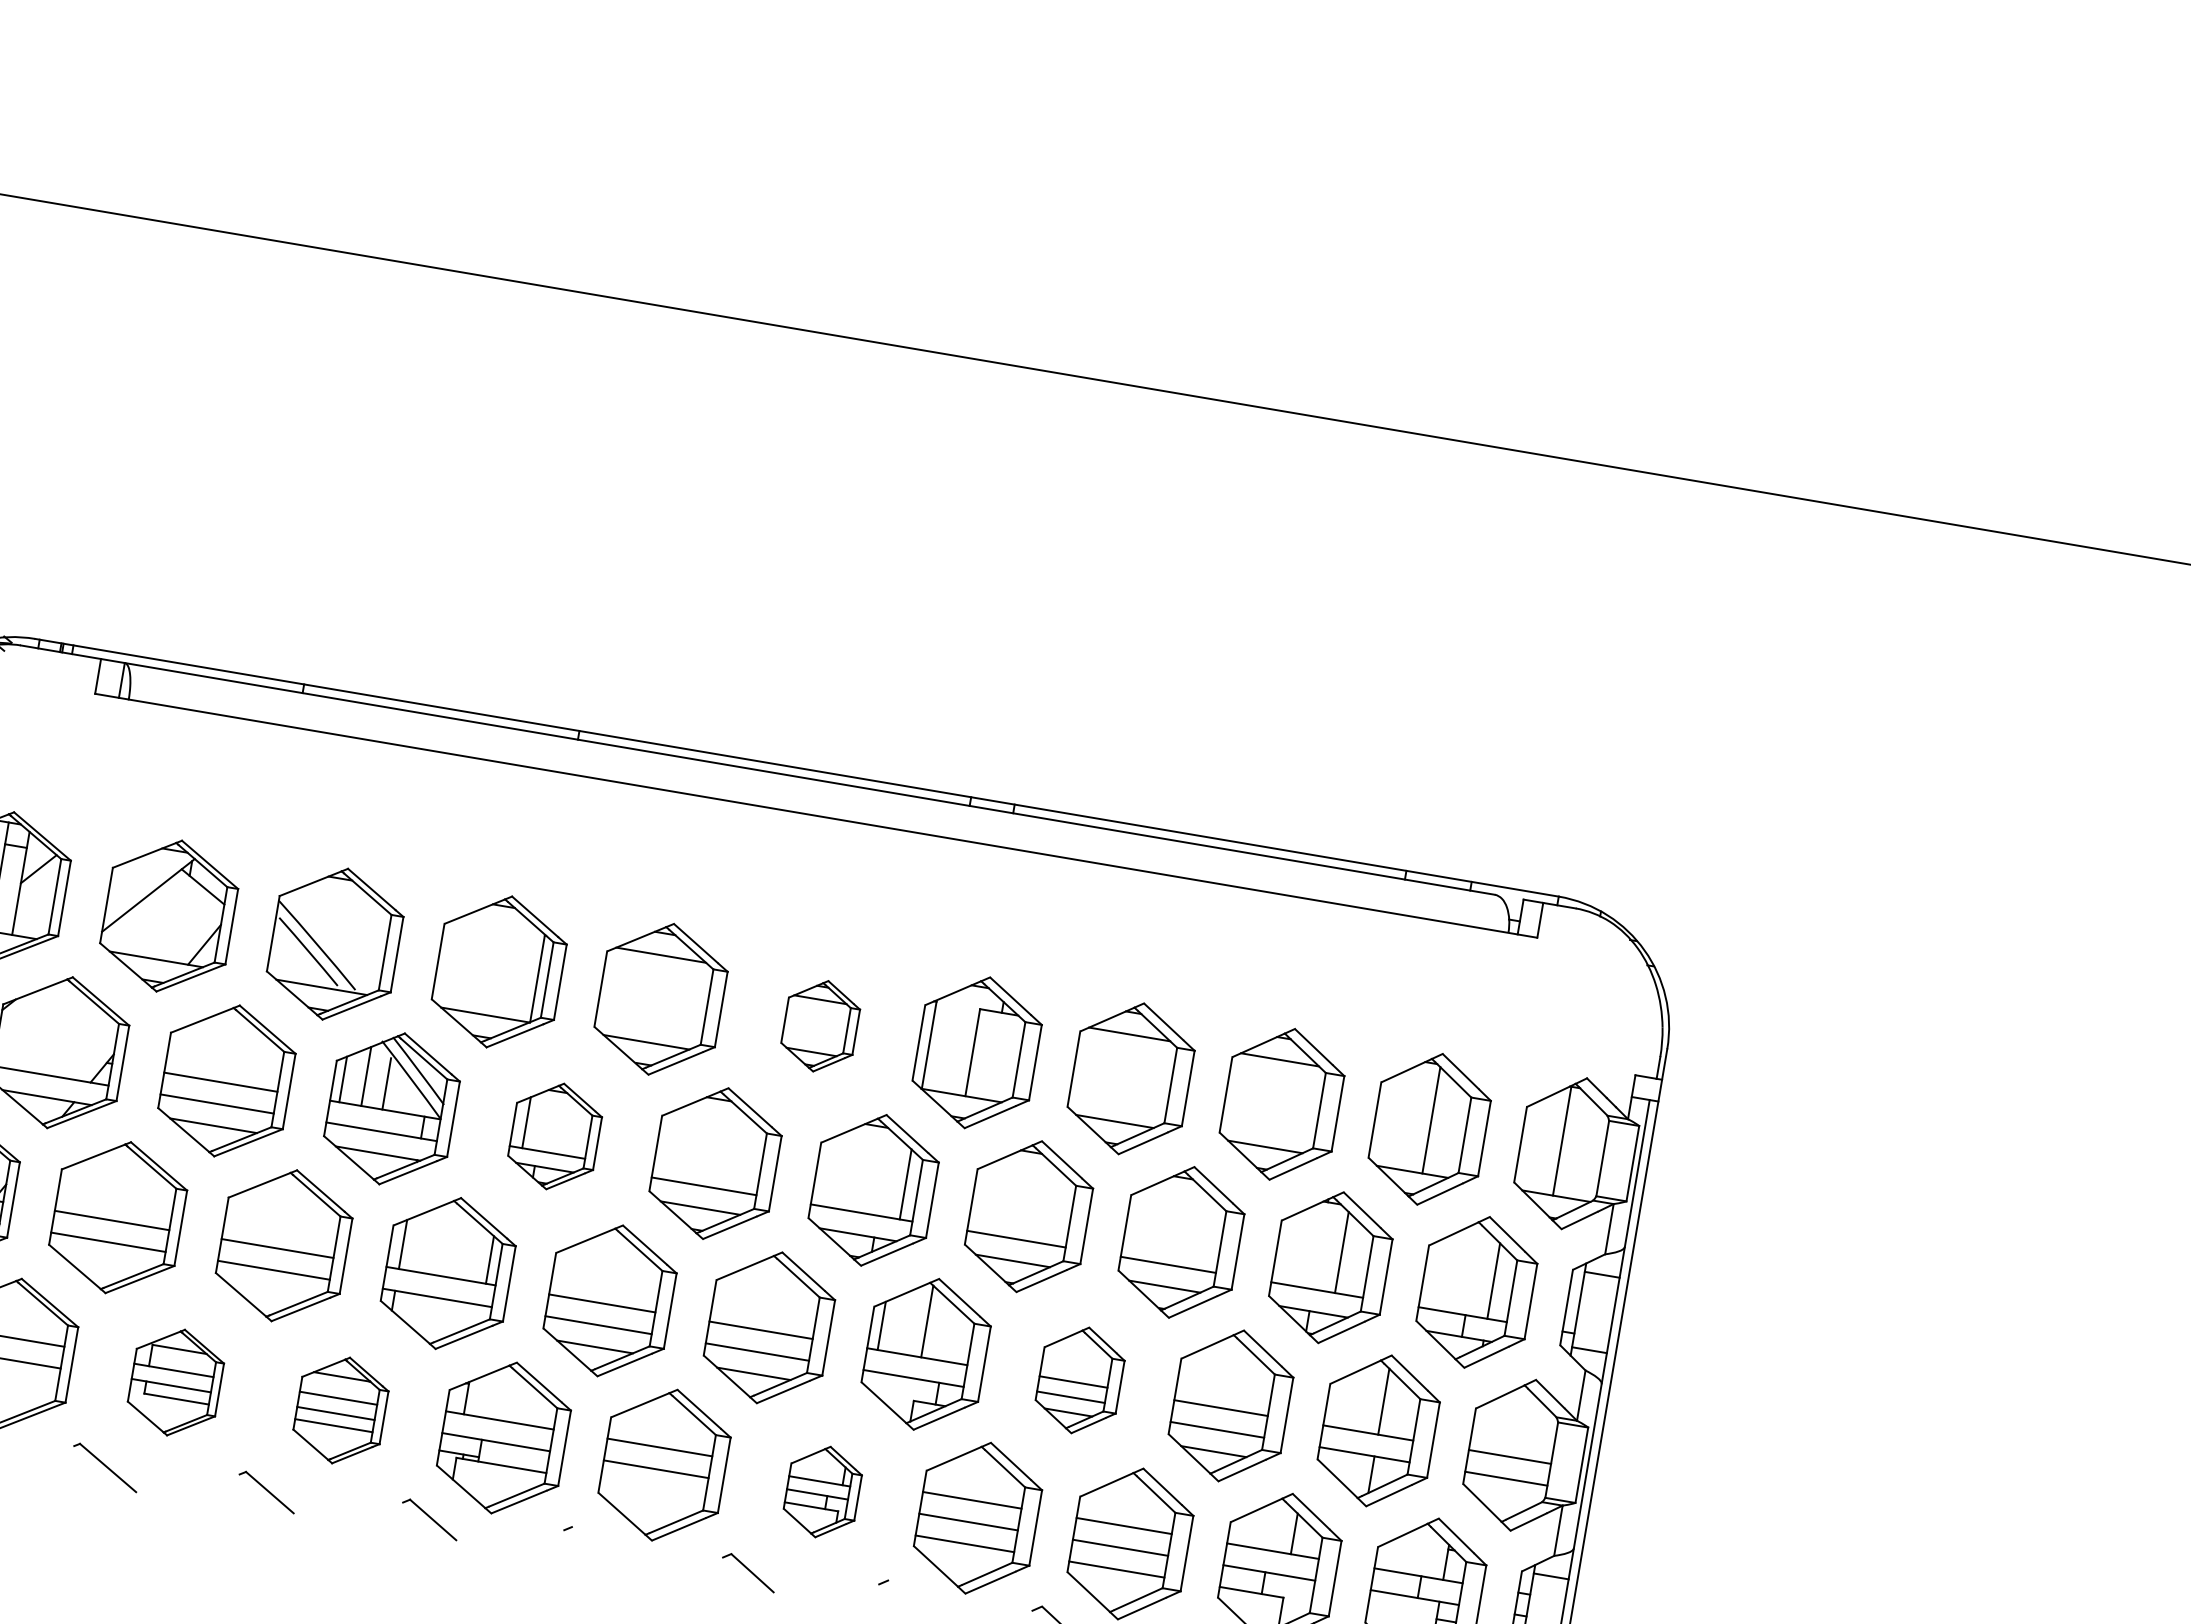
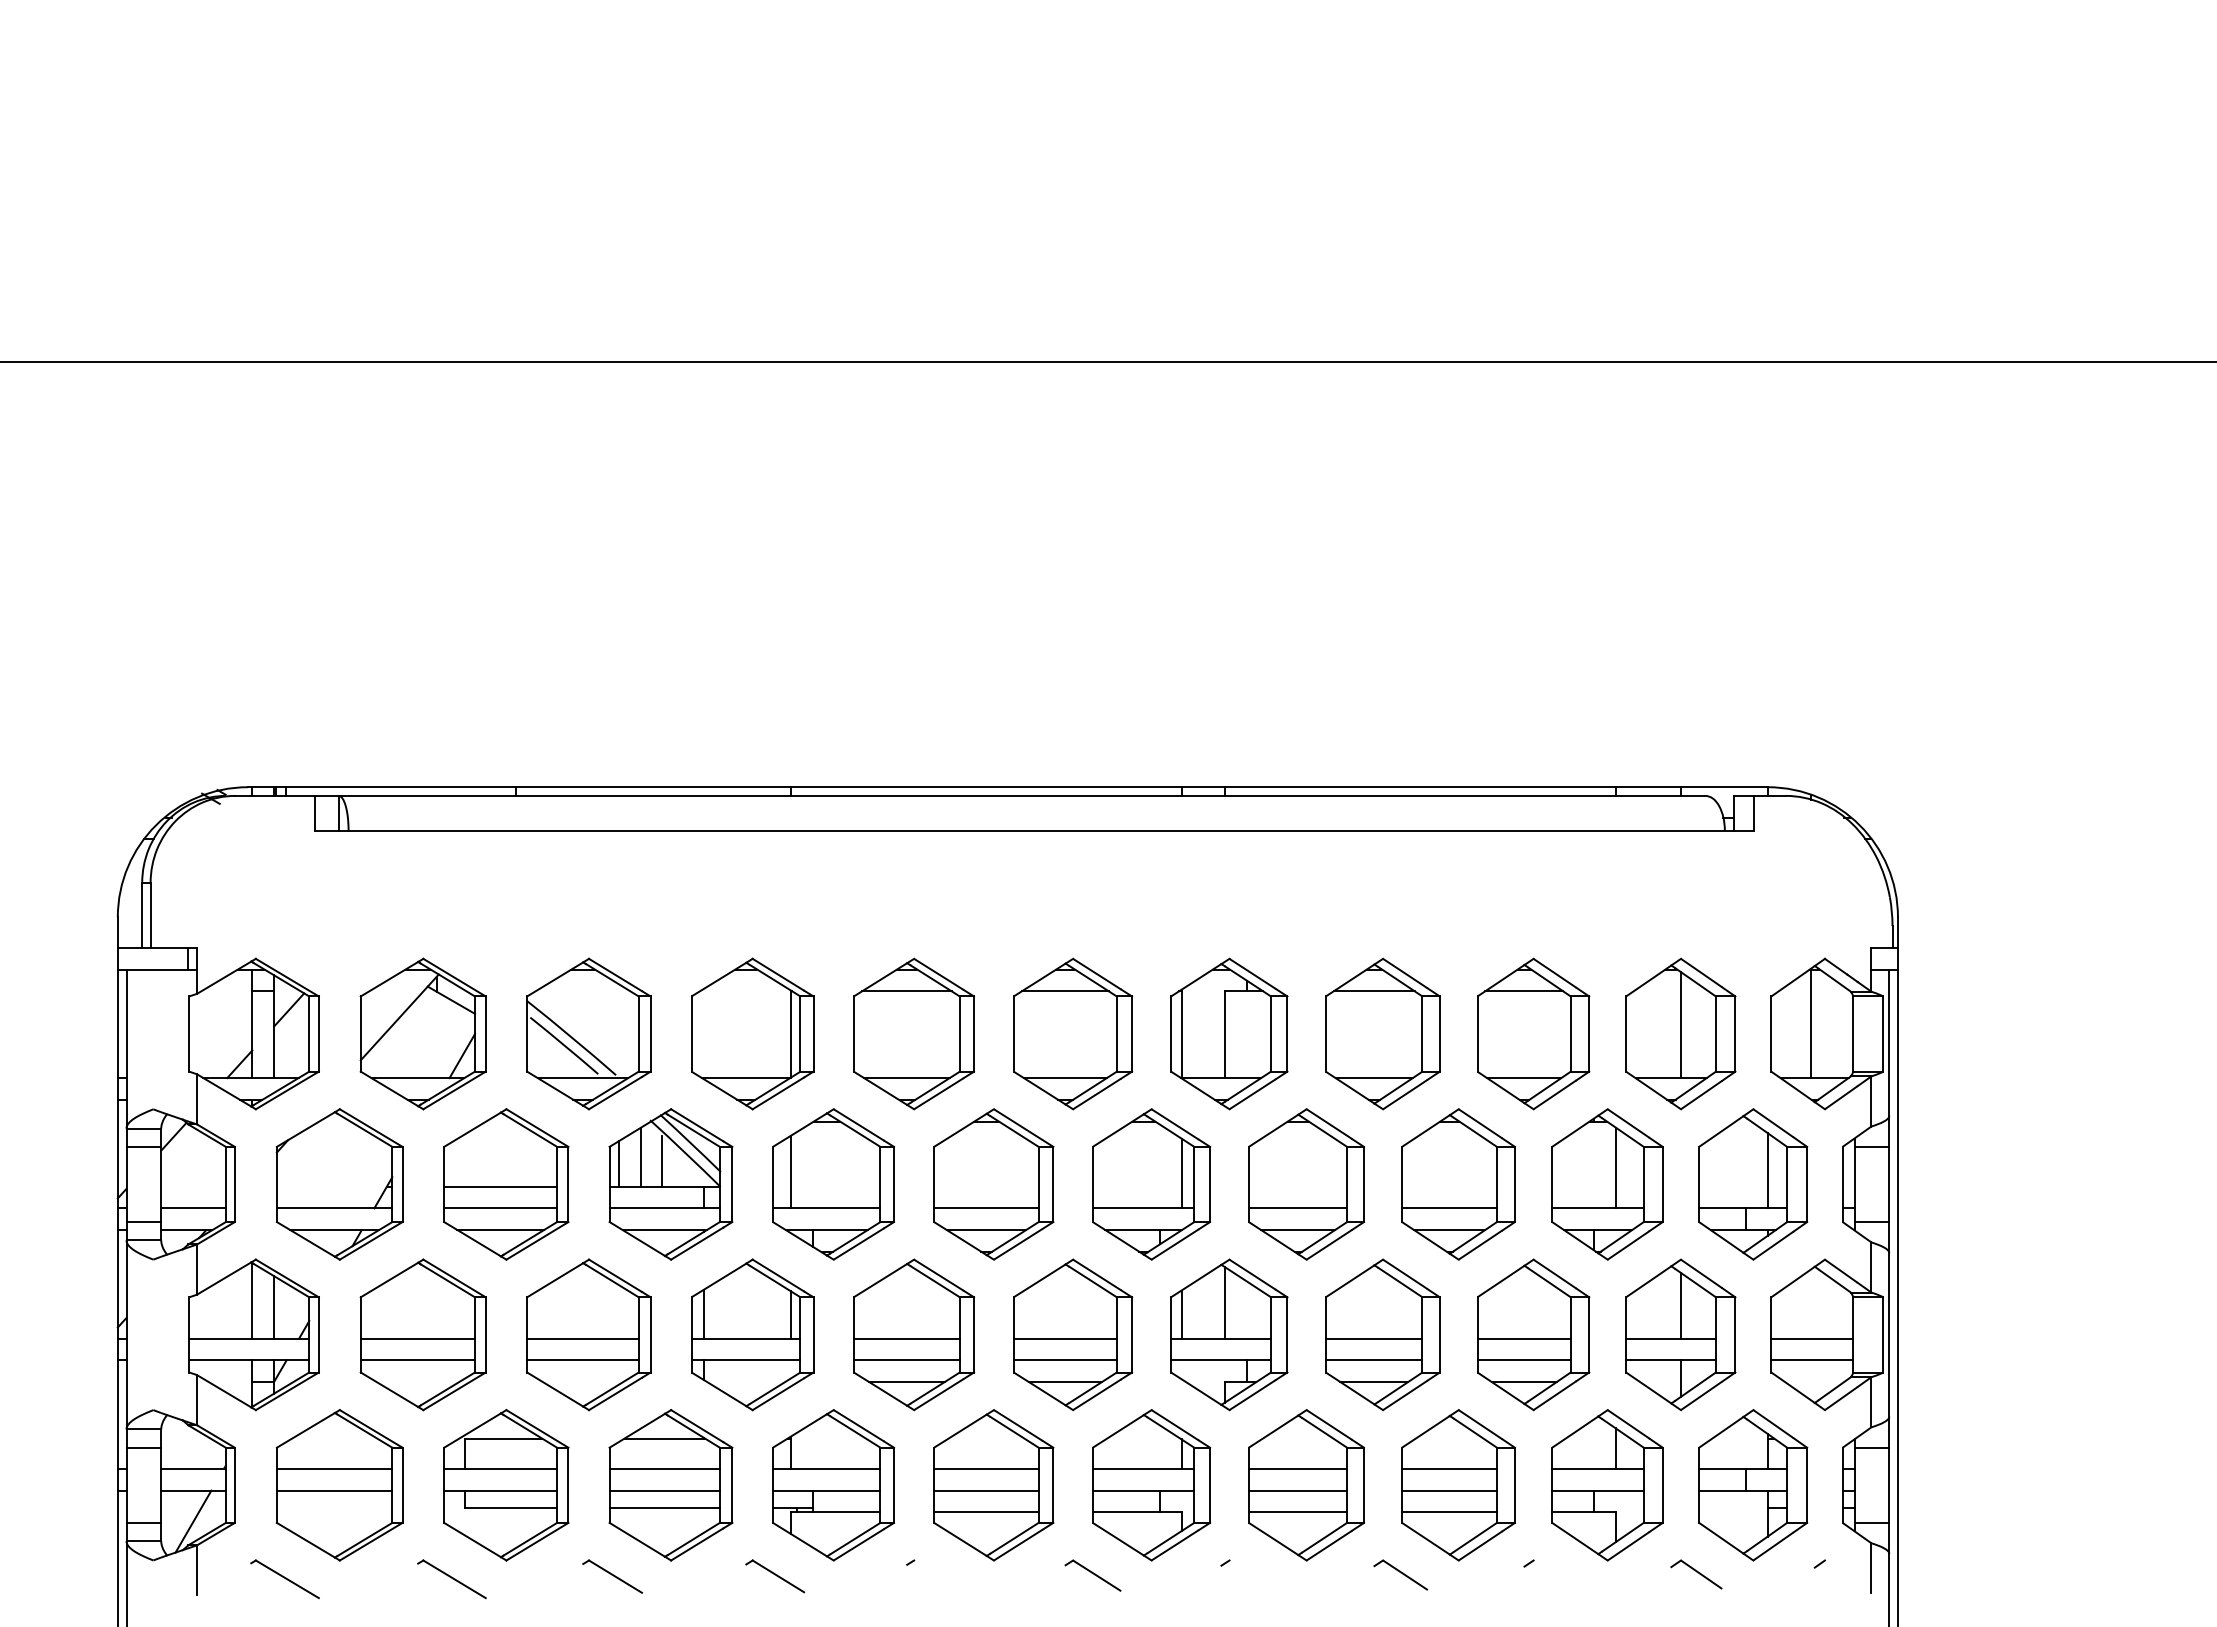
part: (821, 1025) -> (1073, 1033), size x1.67
part: (554, 1136) -> (833, 1184), size x1.43
part: (1079, 1379) -> (1382, 1334), size x1.43
part: (176, 1382) -> (506, 1485), size x1.43
part: (340, 1410) -> (670, 1485), size x1.43
line: (652, 1491) -> (986, 1512), added
part: (822, 1492) -> (1151, 1485), size x1.67

